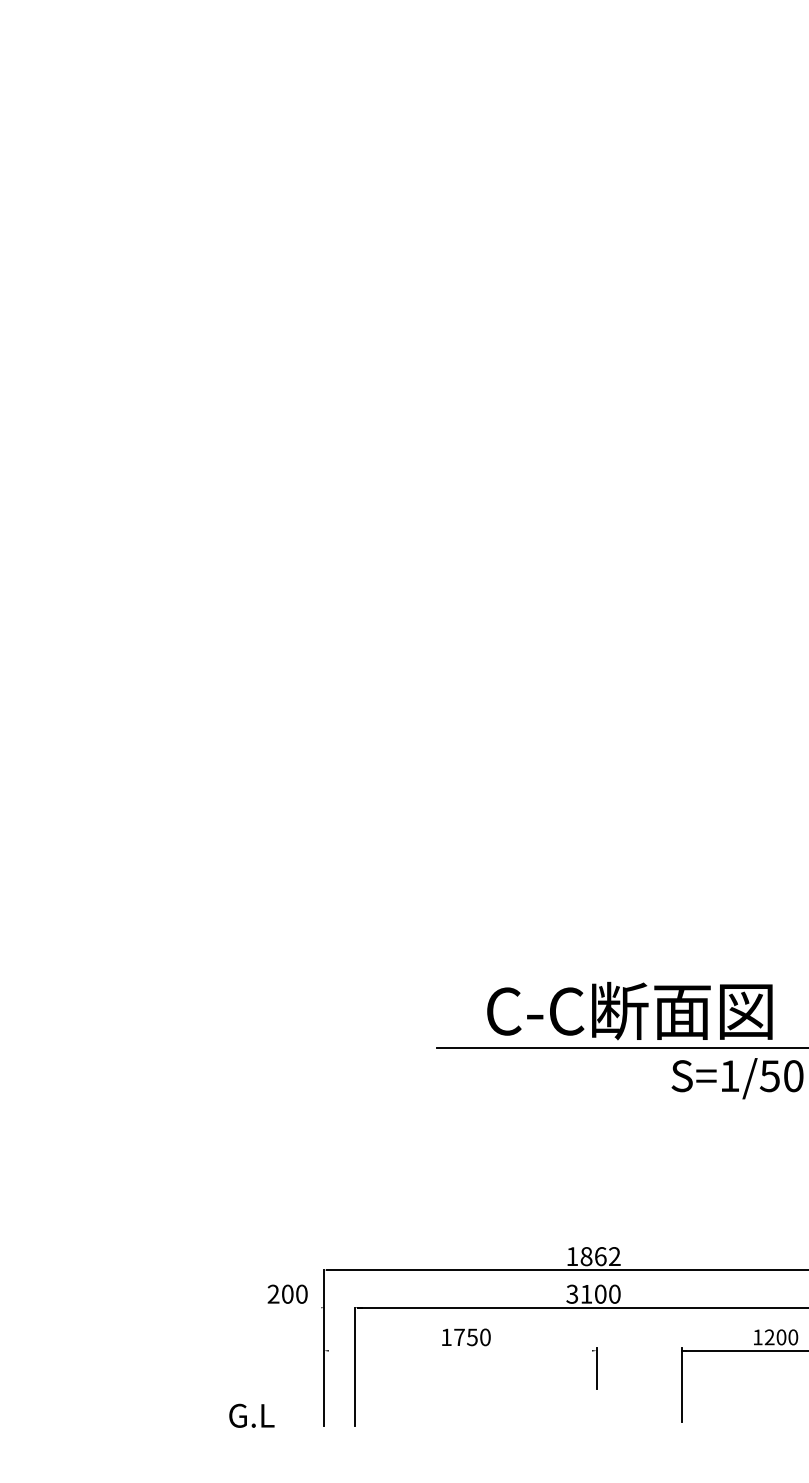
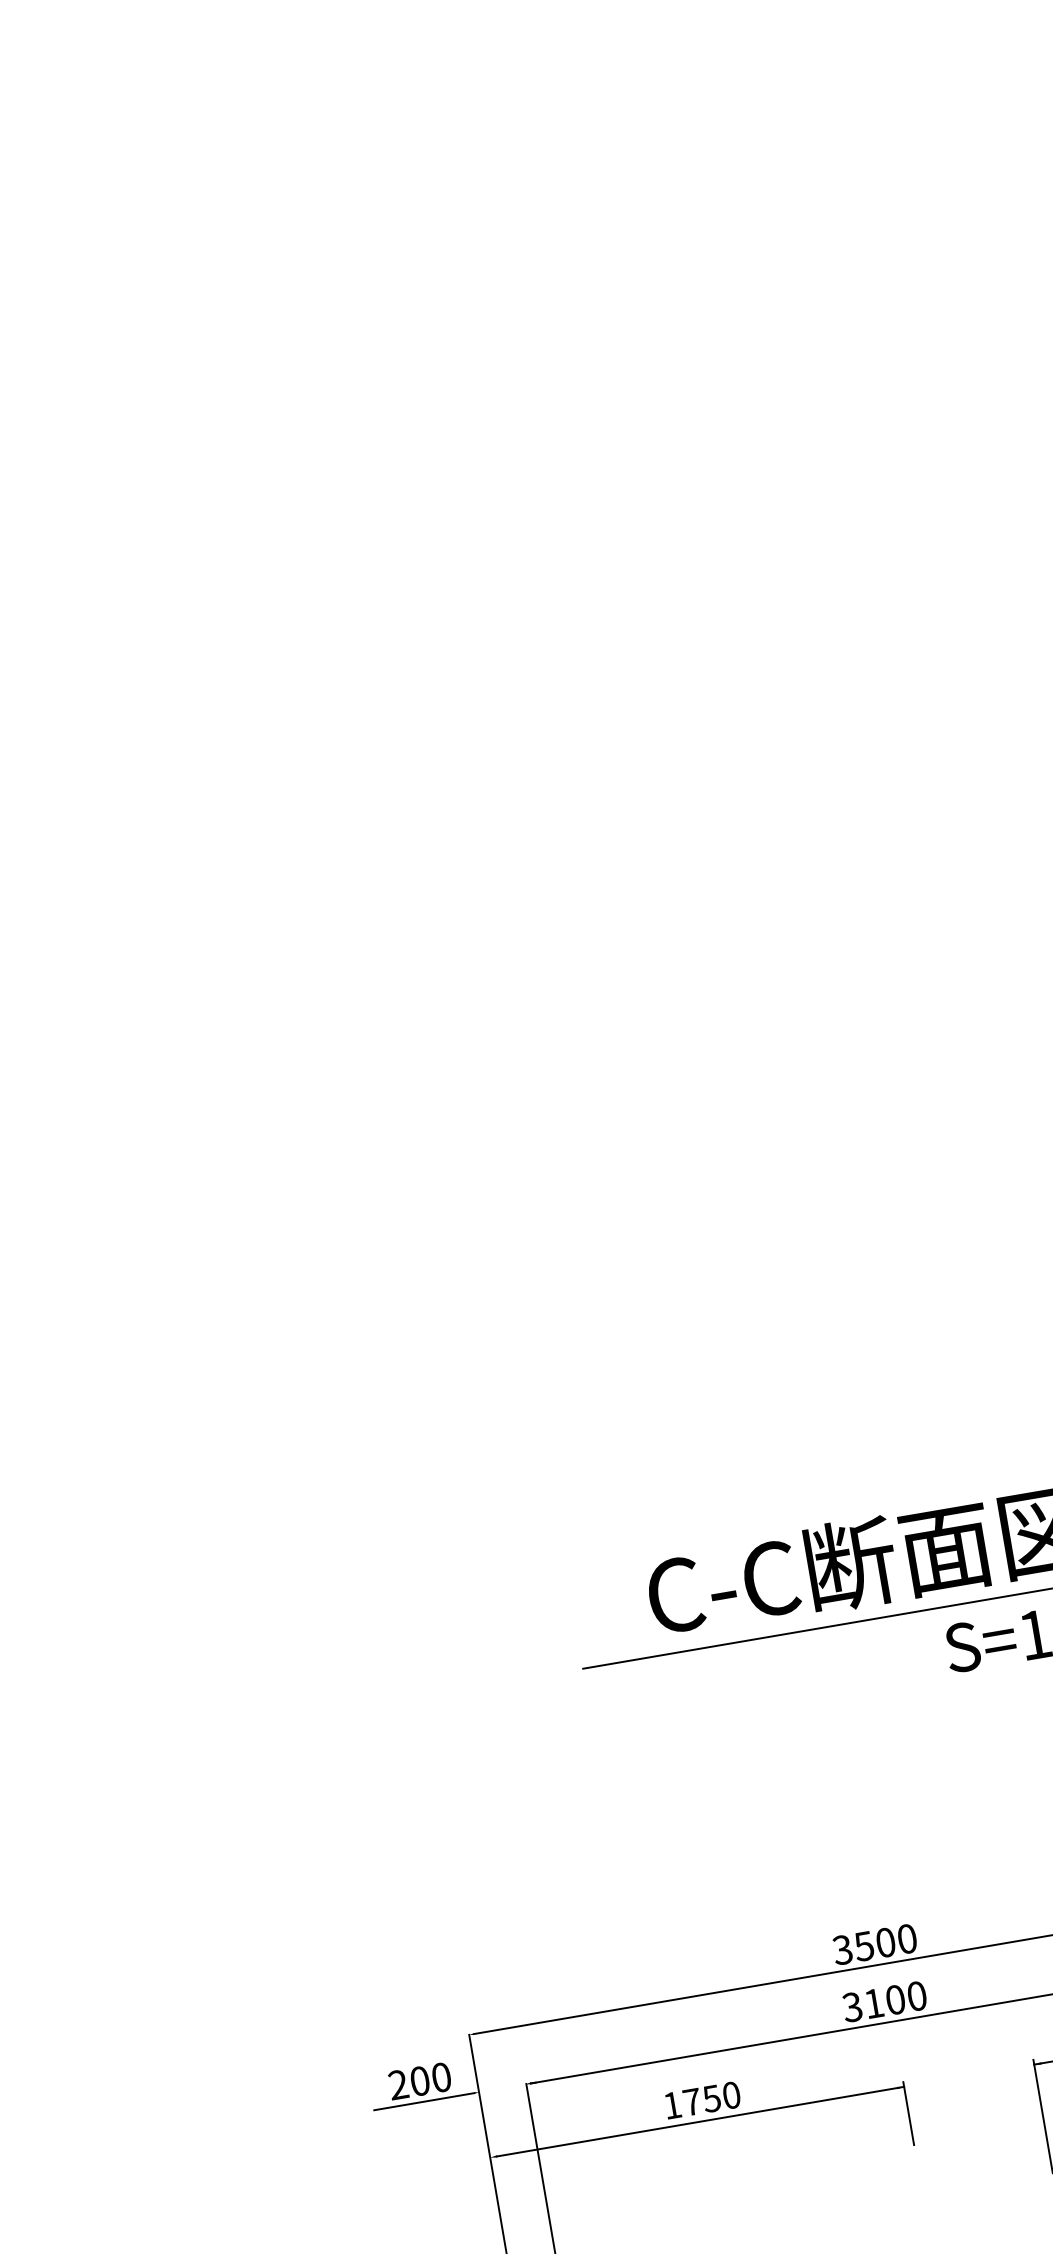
text: (593, 1256) -> (874, 1944), 1862 -> 3500
line: (288, 1307) -> (424, 2101), added
line: (462, 1350) -> (700, 2121), added

